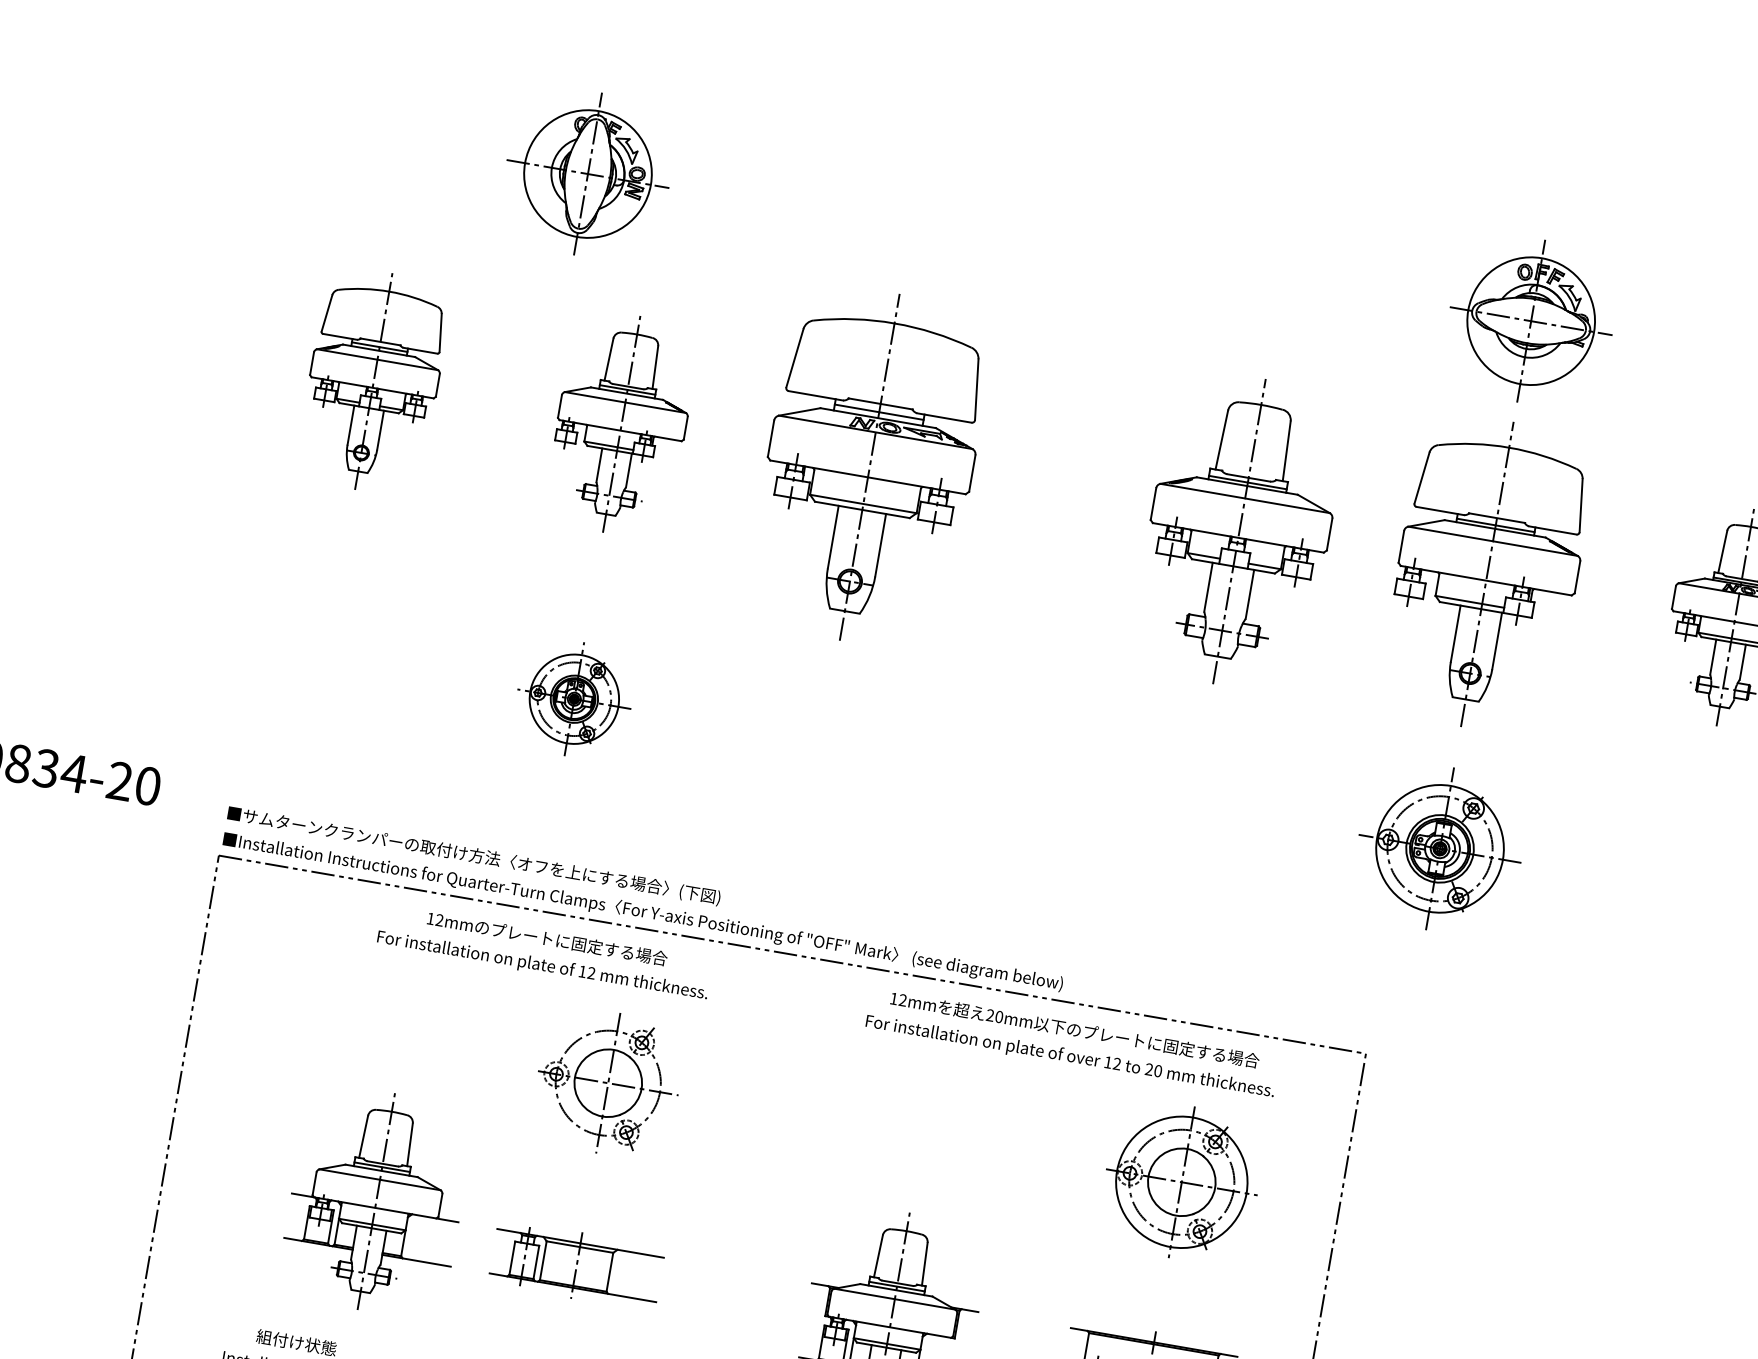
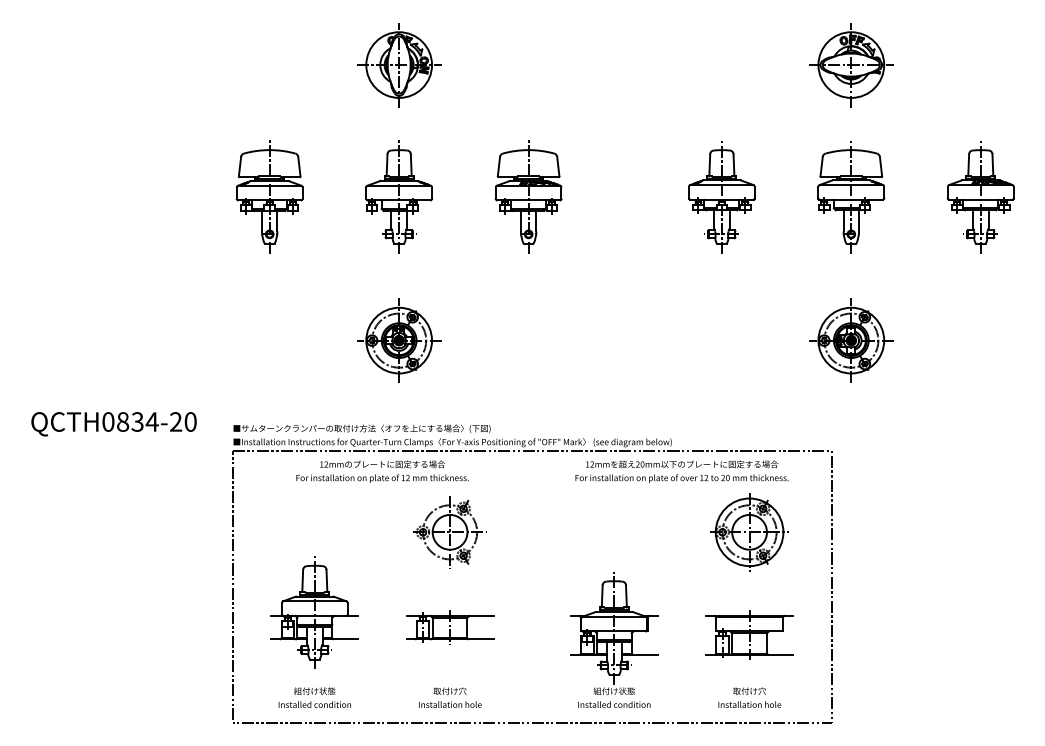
part: (588, 174) -> (399, 65), moved
part: (869, 466) -> (528, 196), size x0.62
part: (1238, 531) -> (721, 197), size x0.71
part: (1487, 574) -> (851, 197), size x0.71
part: (574, 699) -> (399, 340), size x1.43
text: (544, 952) -> (382, 471), moved
part: (375, 1201) -> (314, 612), moved

